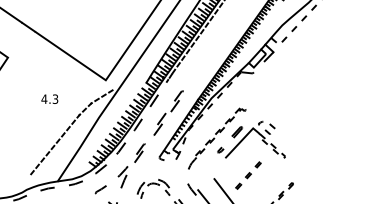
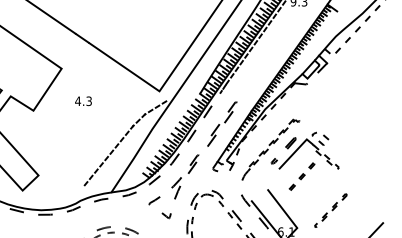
text: (49, 99) -> (83, 101), moved
part: (247, 175) -> (301, 176), moved

